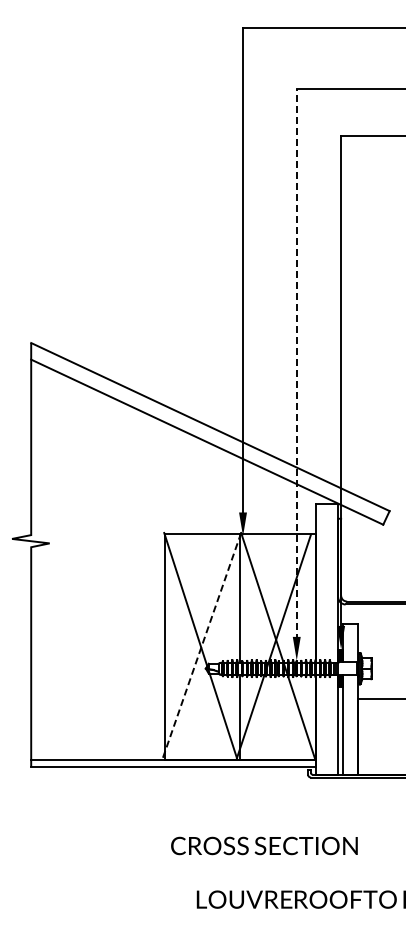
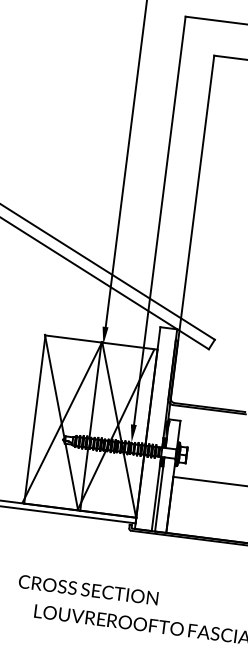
line: (297, 364) -> (160, 221), dashed -> solid
line: (201, 646) -> (62, 422), dashed -> solid
text: (264, 845) -> (88, 589), moved

